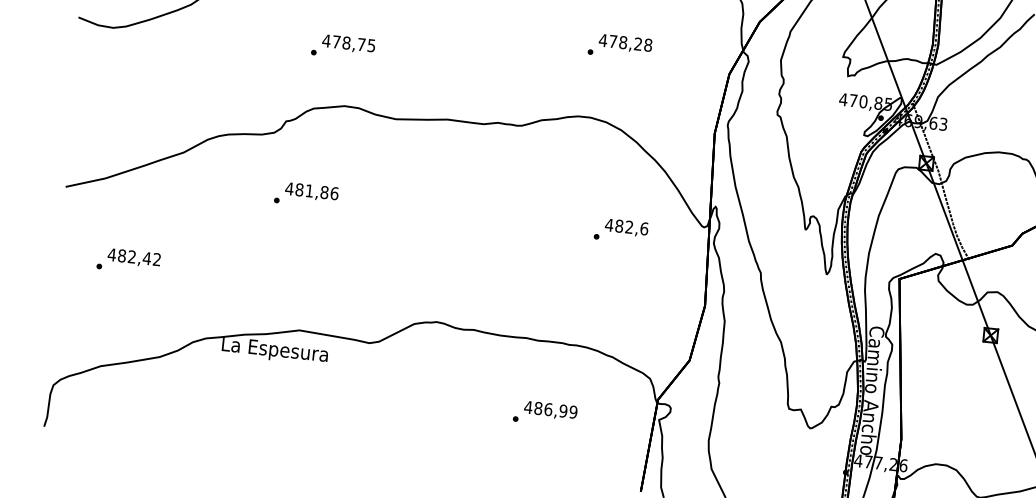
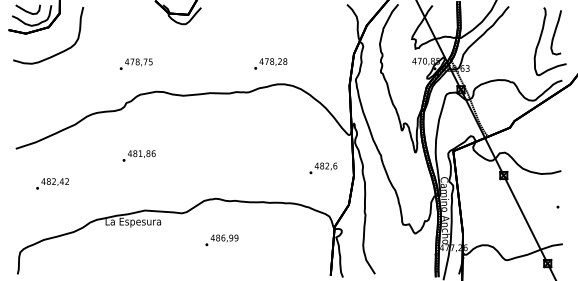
text: (342, 45) -> (135, 63), moved
text: (619, 45) -> (270, 63), moved
text: (305, 194) -> (138, 155), moved
text: (621, 231) -> (323, 168), moved
text: (544, 413) -> (221, 240), moved

